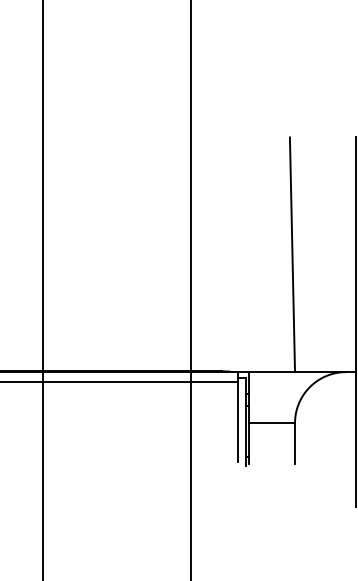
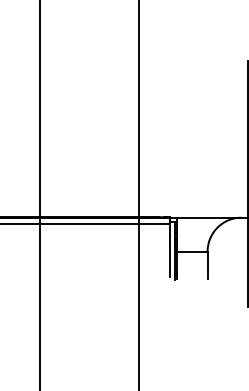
line: (291, 254) -> (205, 139), removed

